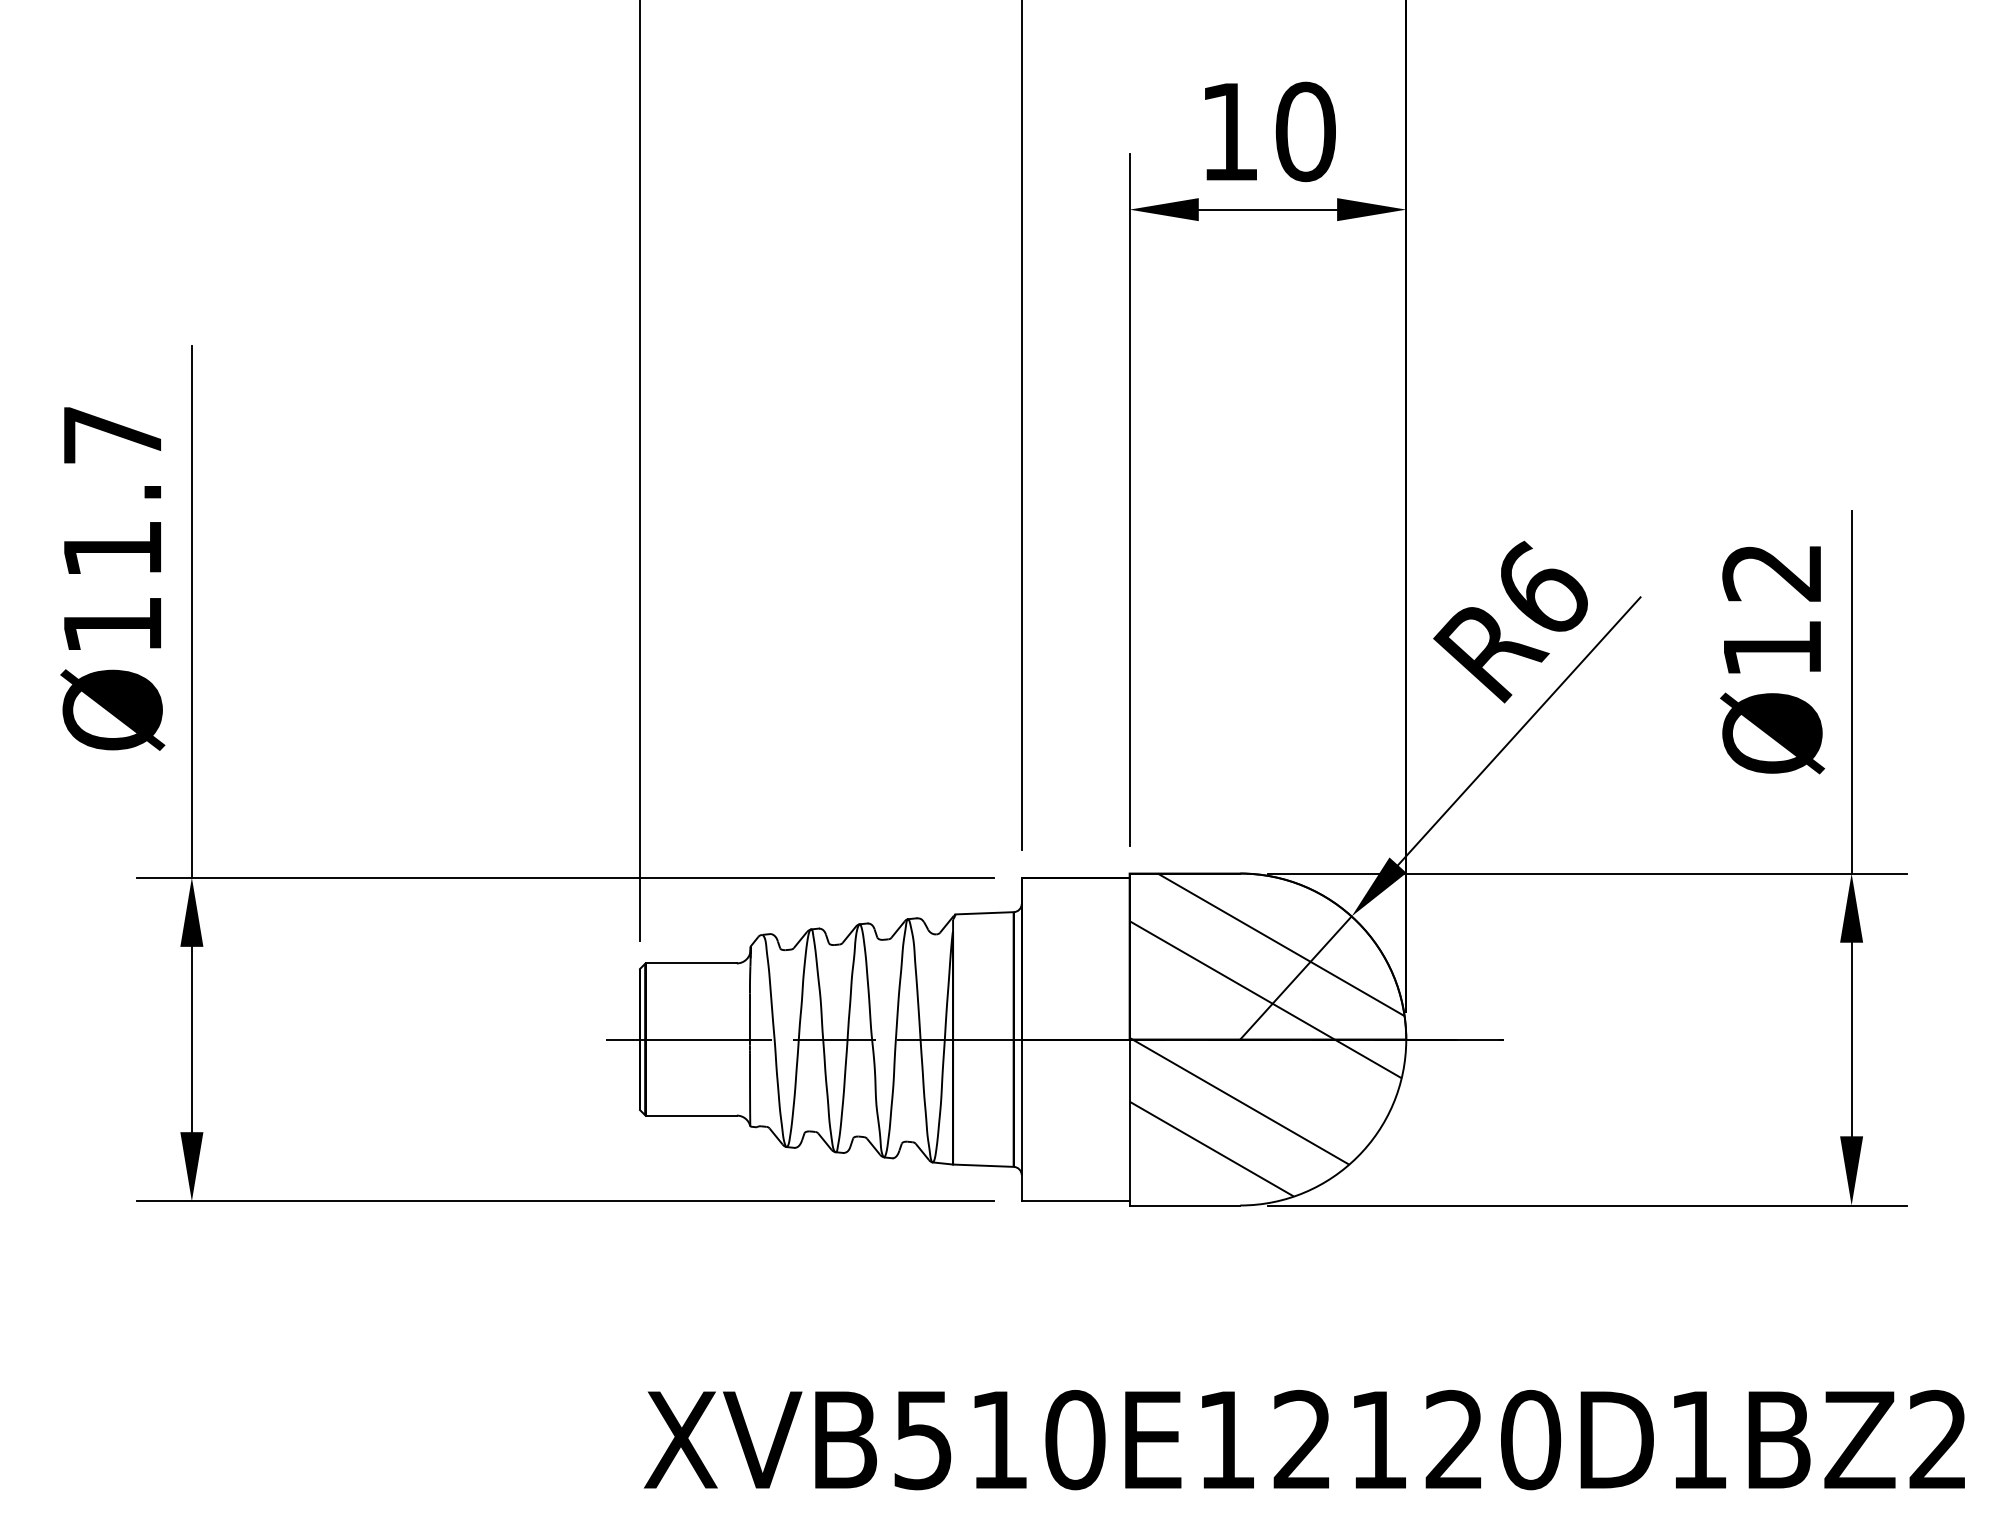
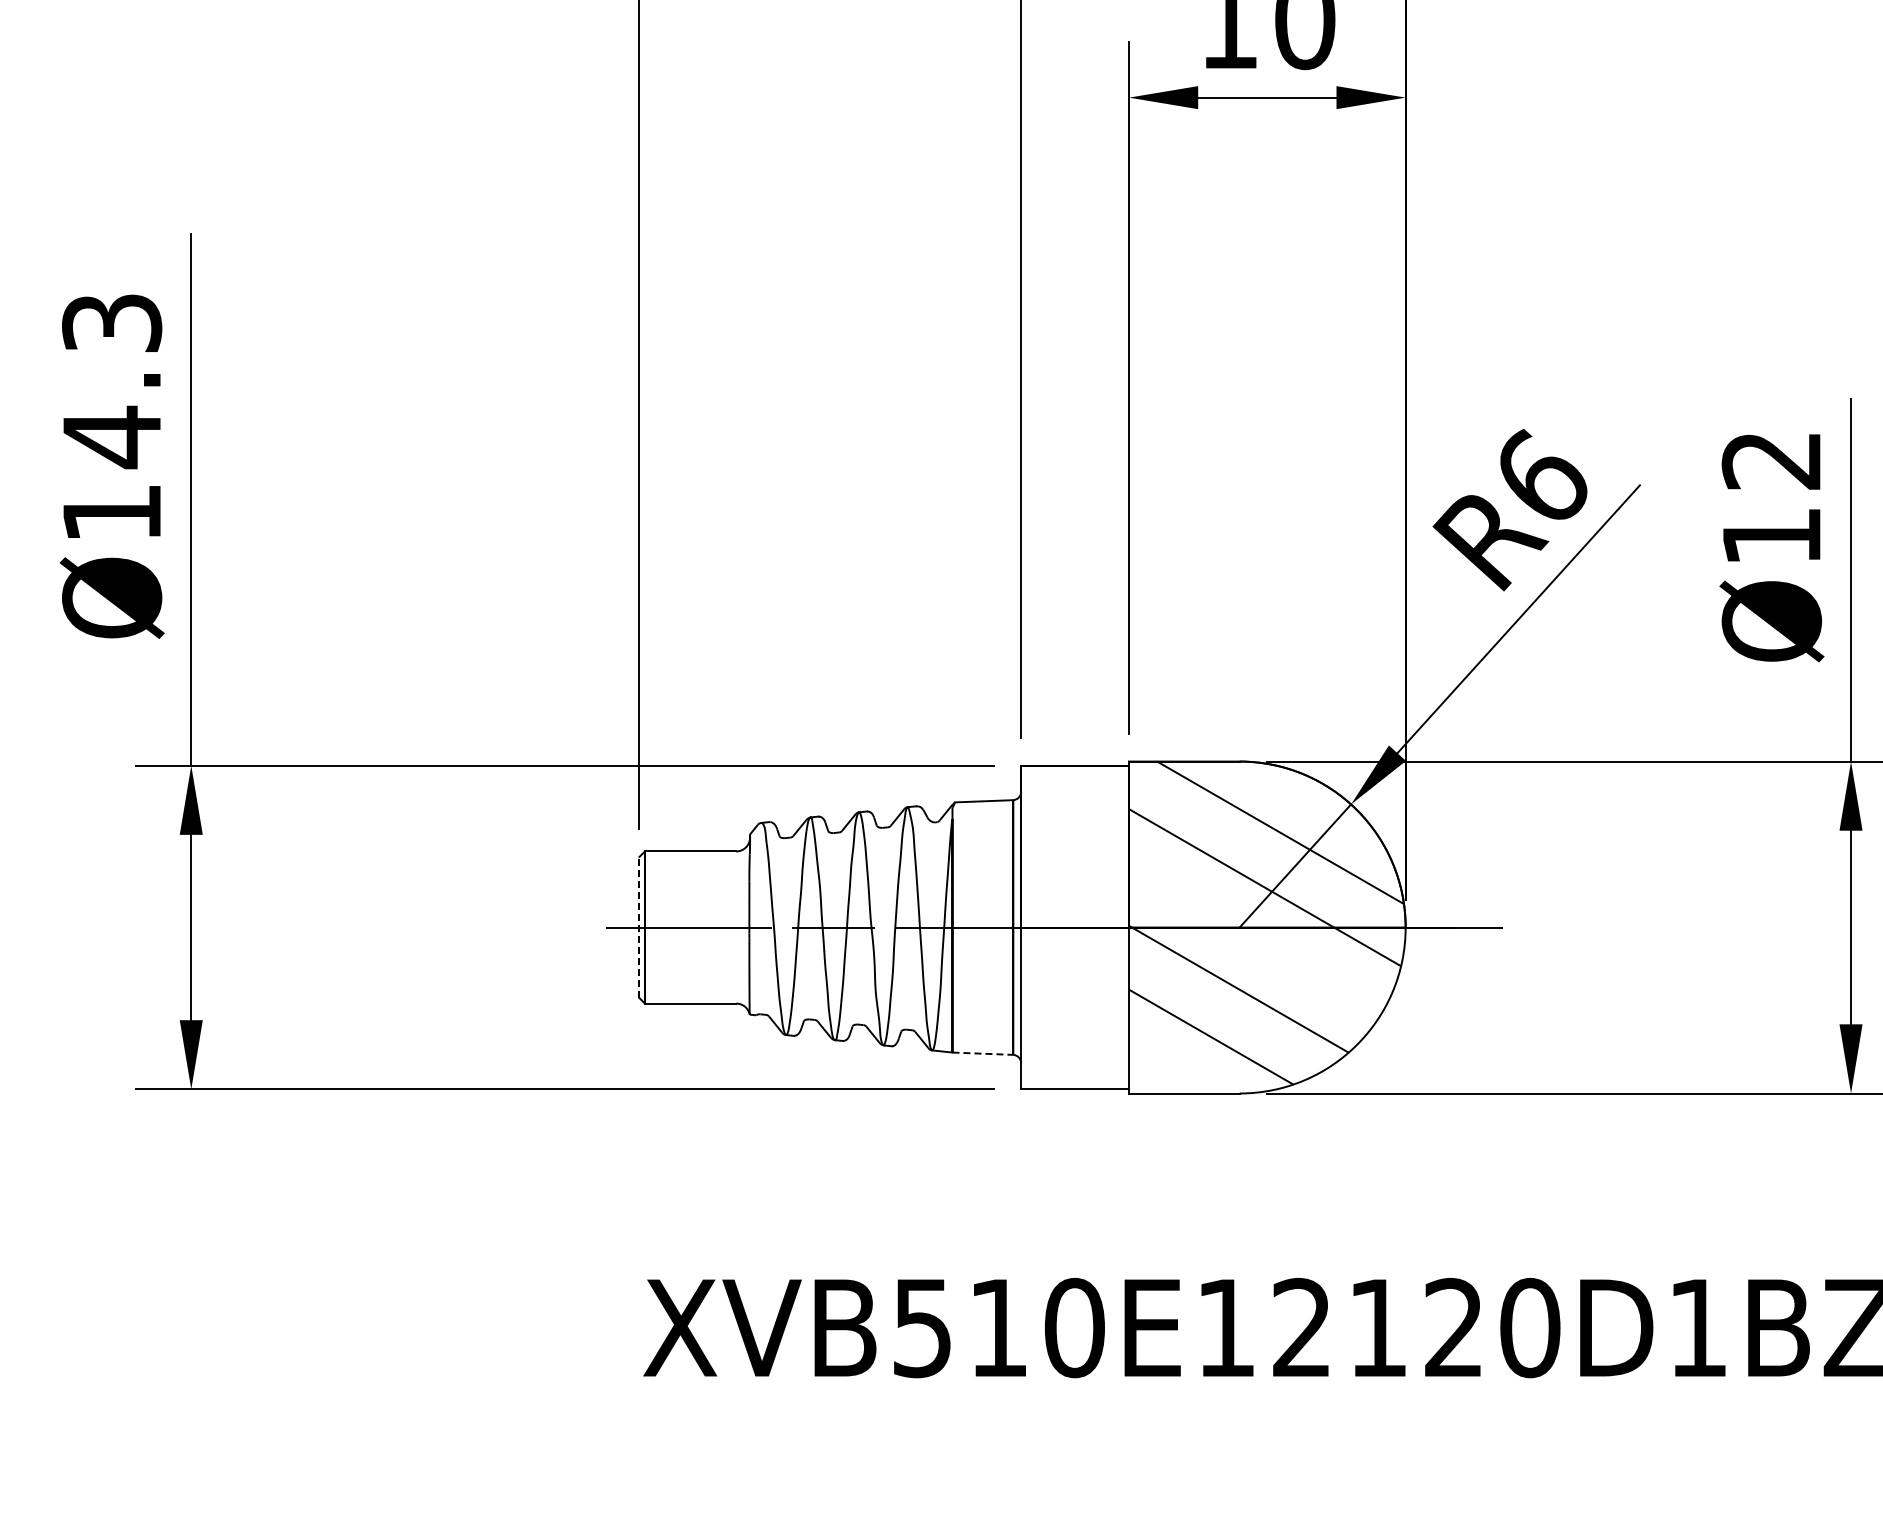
text: (112, 493) -> (111, 381), Ø11.7 -> Ø14.3
circle: (640, 1039) -> (639, 927), solid -> dashed
line: (983, 1165) -> (982, 1053), solid -> dashed

